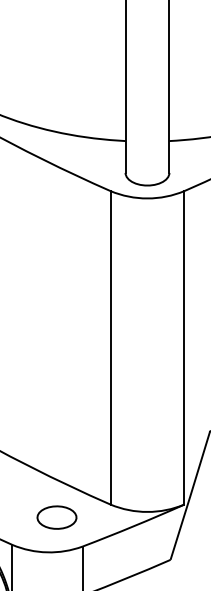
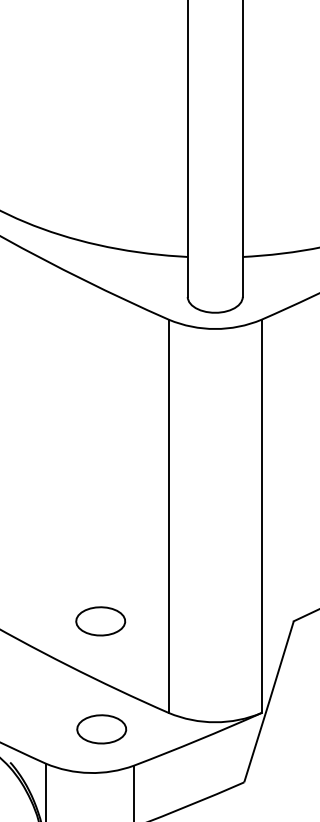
part: (56, 431) -> (100, 621), added

